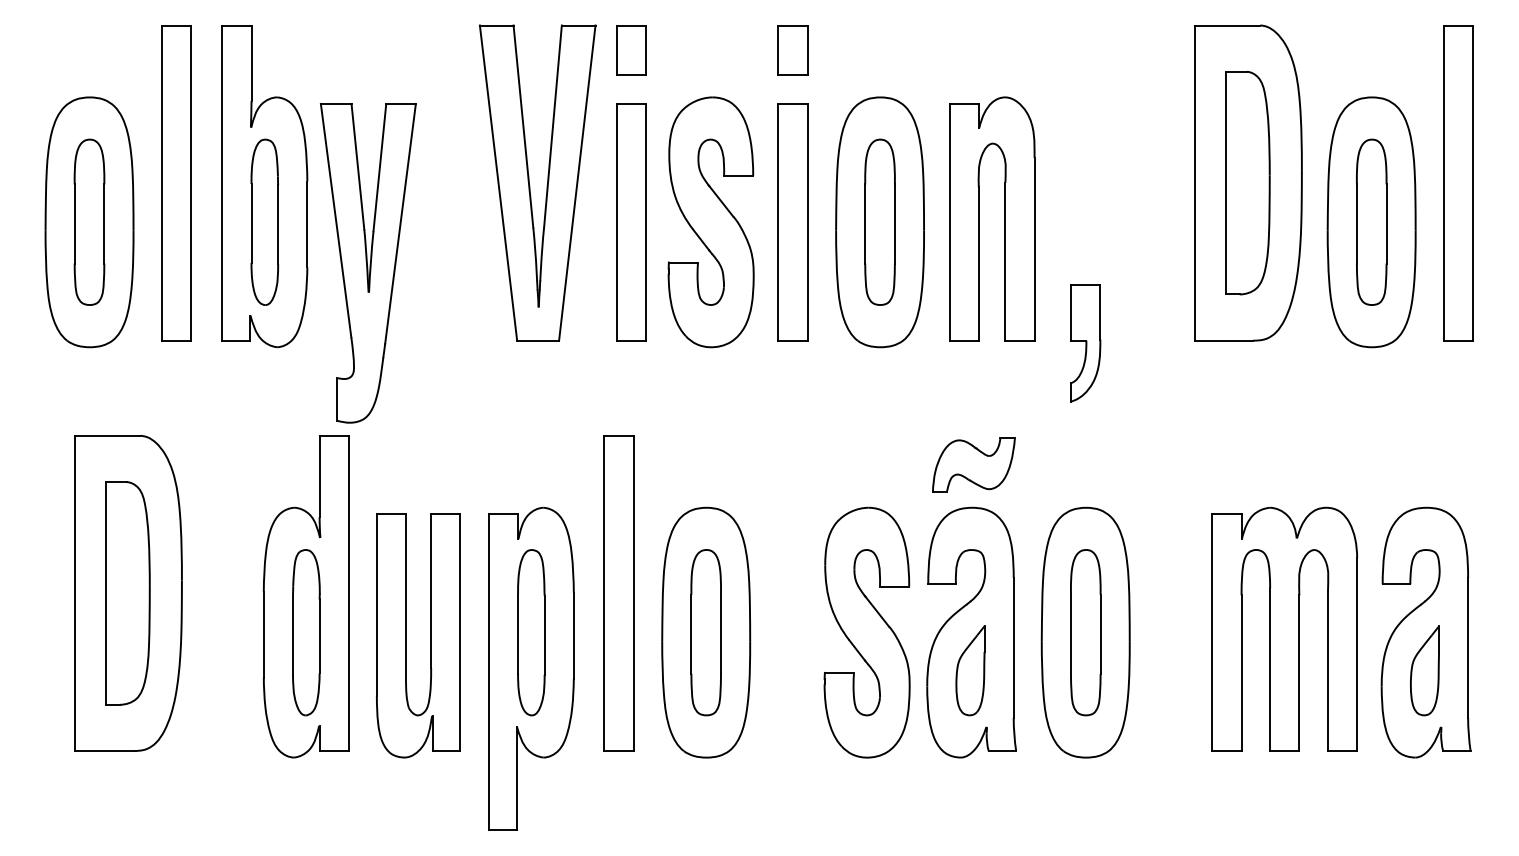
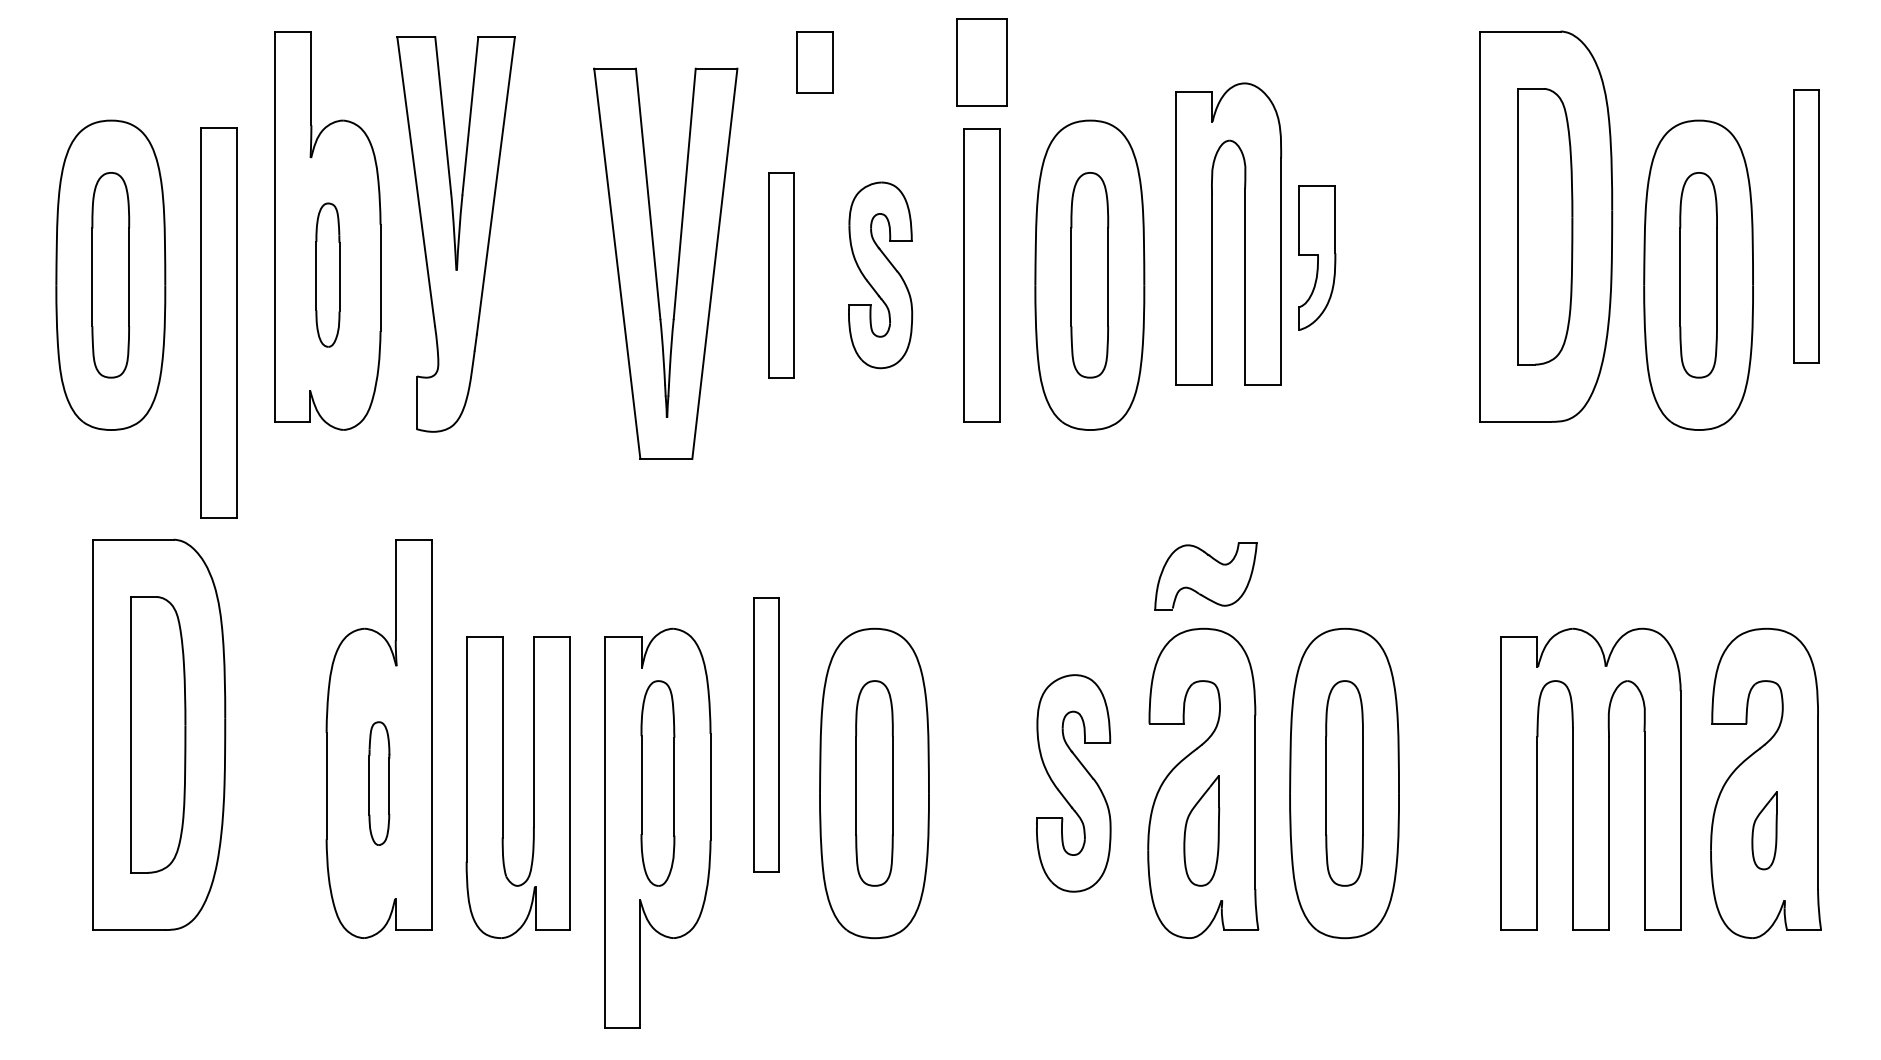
part: (631, 50) -> (815, 62), moved
part: (792, 50) -> (981, 62), size x1.4
part: (176, 183) -> (218, 323), moved
part: (1458, 183) -> (1806, 227), size x0.7
part: (530, 185) -> (656, 266), moved
part: (1004, 218) -> (1243, 233), moved
part: (264, 221) -> (327, 274), size x0.7
part: (631, 222) -> (781, 275), size x0.7
part: (710, 222) -> (879, 275), size x0.6
part: (368, 263) -> (456, 234), moved
part: (1085, 343) -> (1316, 258), moved
part: (618, 593) -> (765, 734), size x0.7
part: (306, 632) -> (379, 783), size x0.6
part: (866, 632) -> (1073, 783), size x0.7
part: (1424, 670) -> (1764, 830), size x0.7

